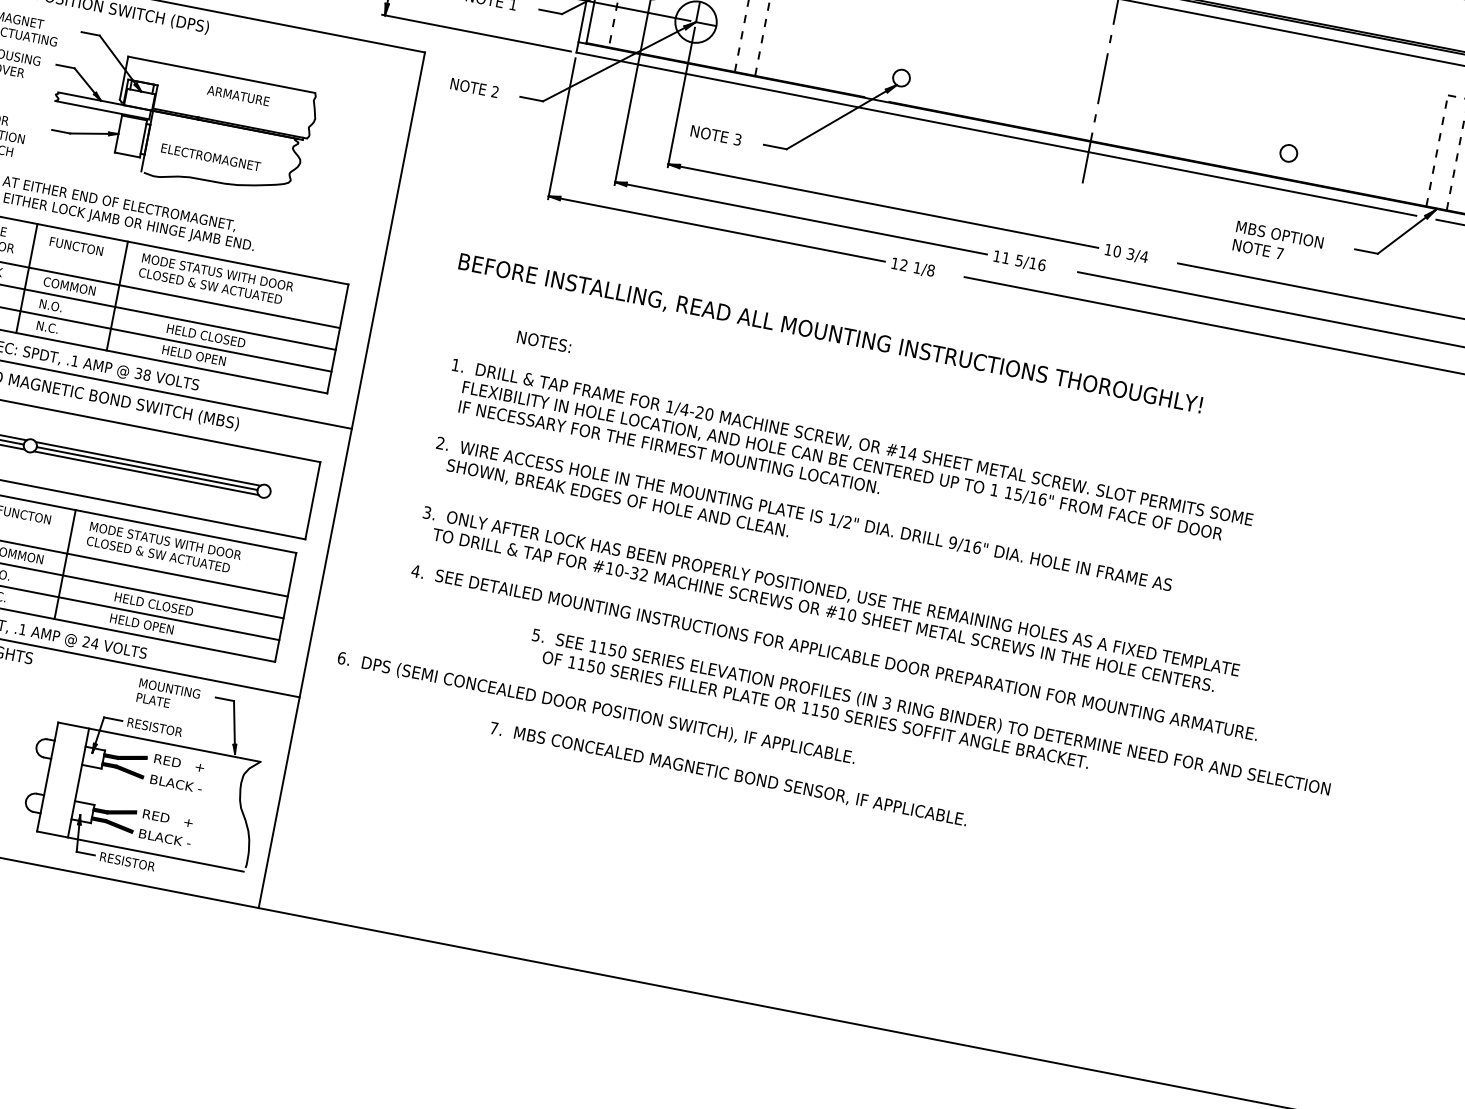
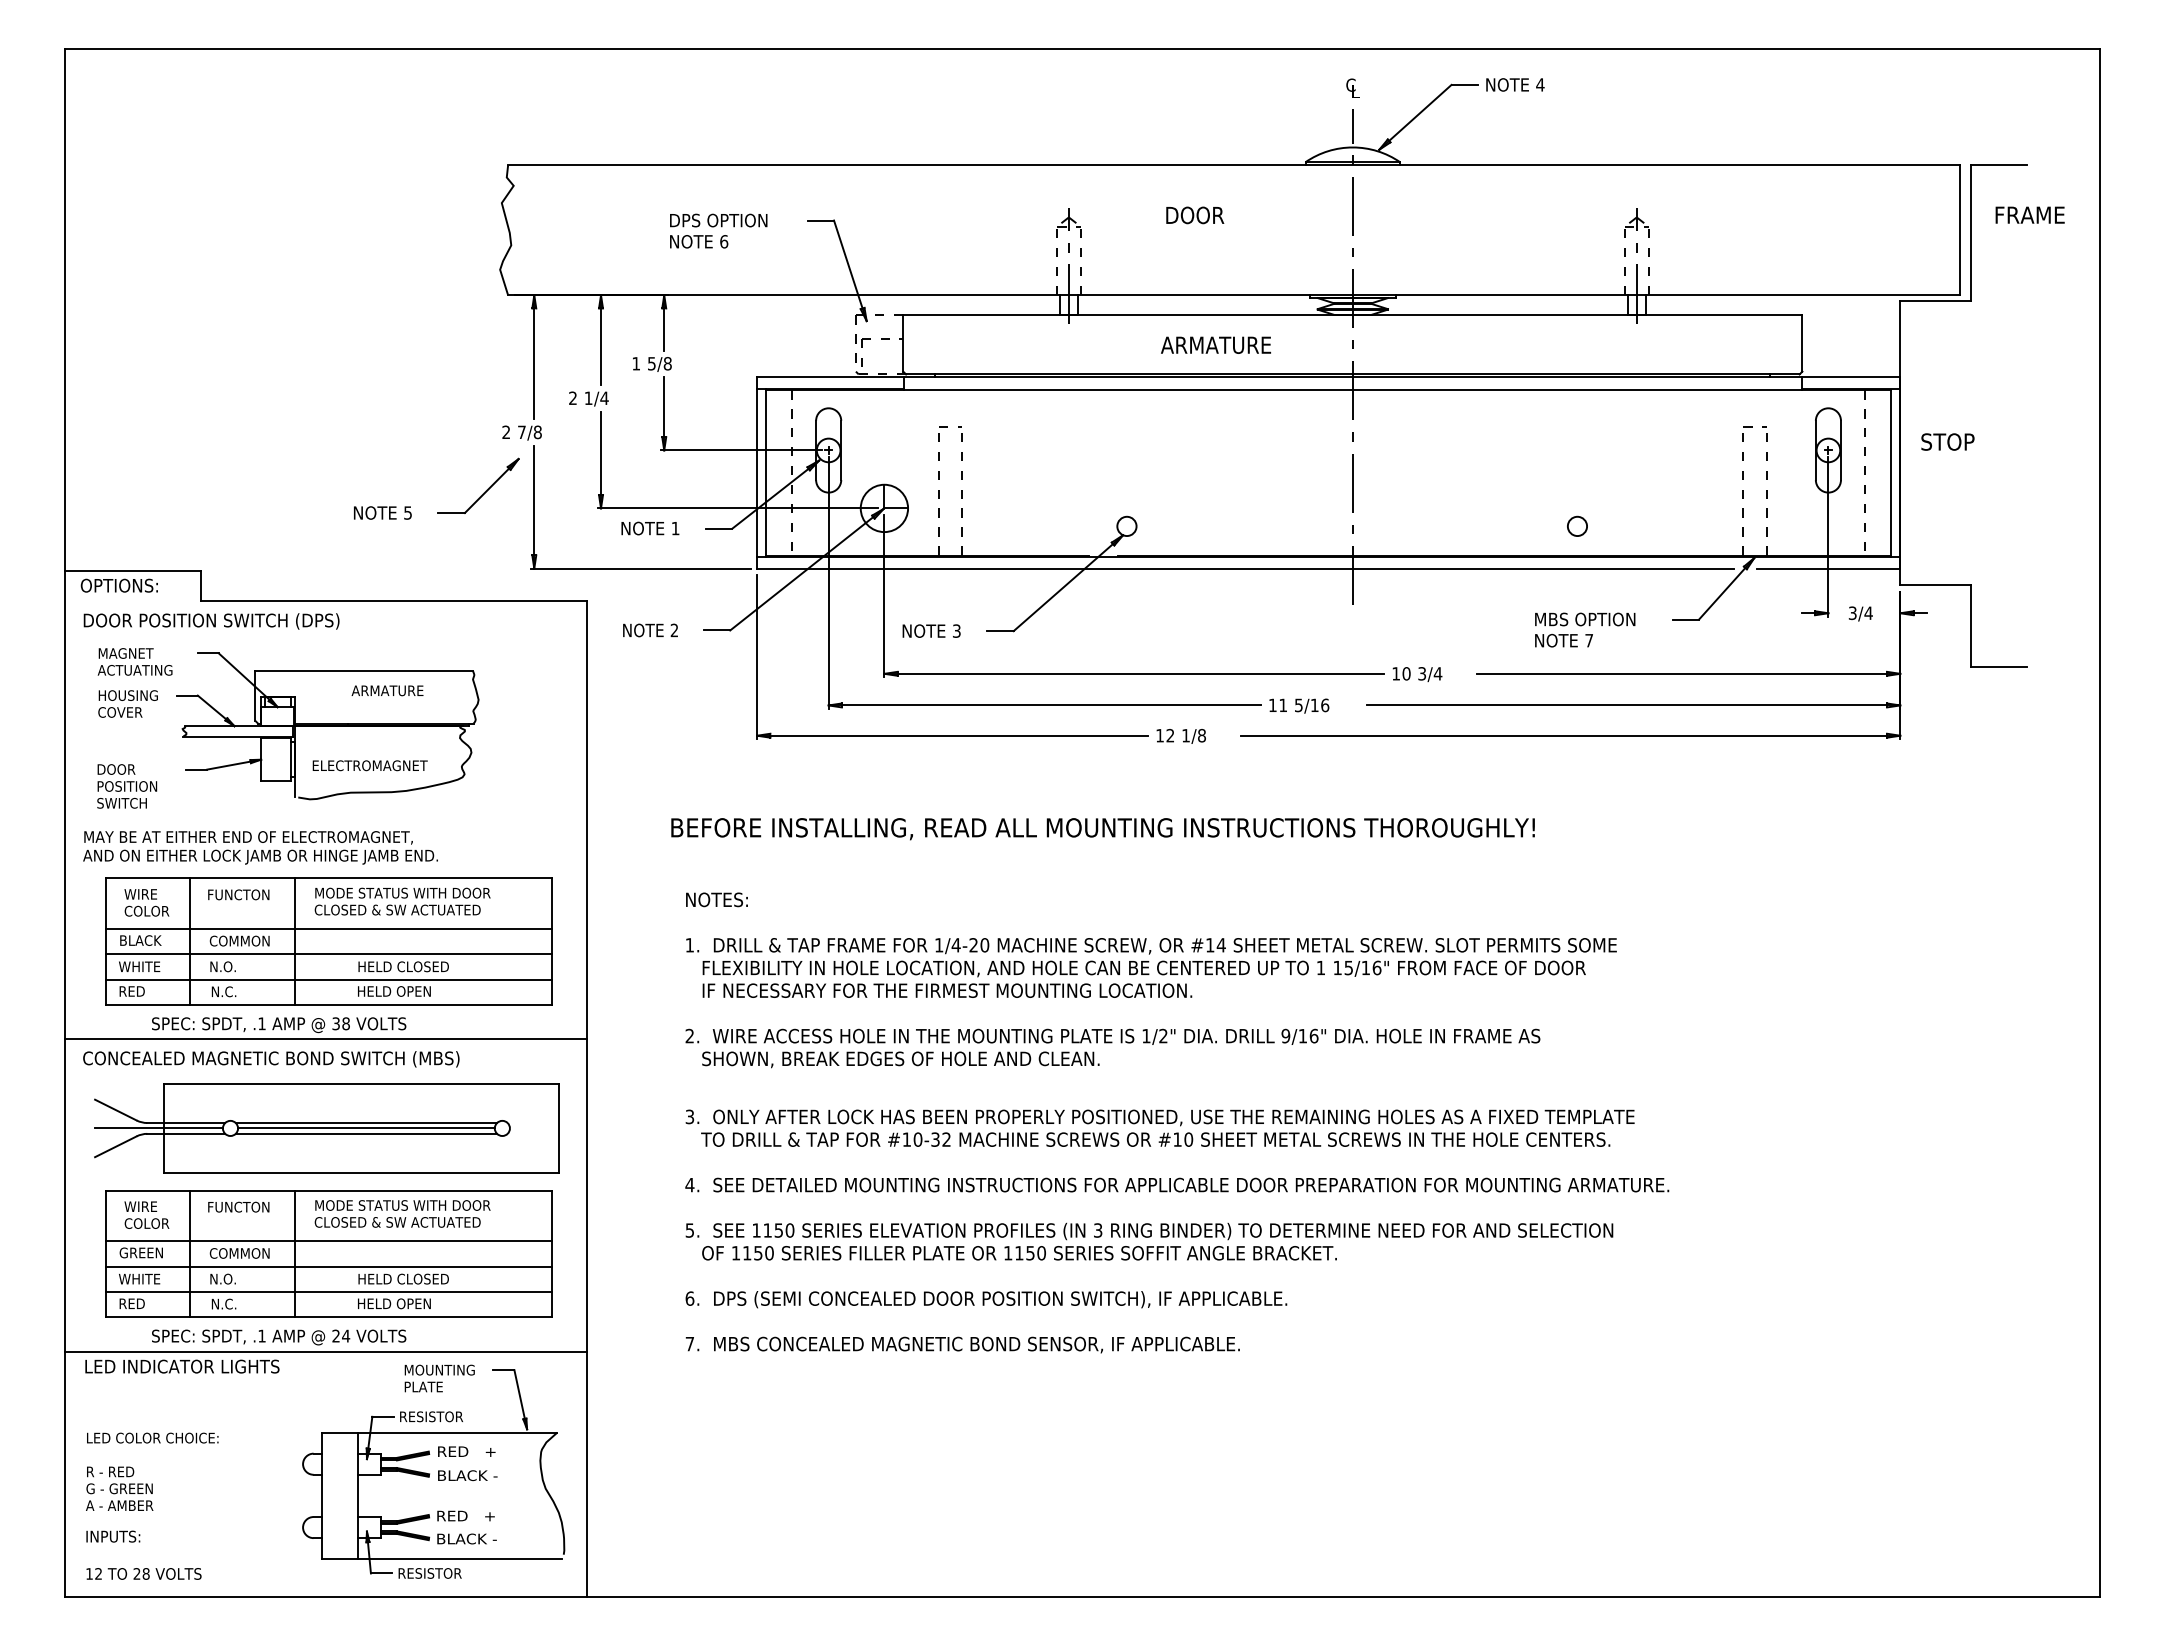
text: (543, 341) -> (716, 899), moved
text: (596, 708) -> (986, 1299), moved
text: (929, 721) -> (1149, 1241), moved
text: (728, 774) -> (962, 1344), moved

